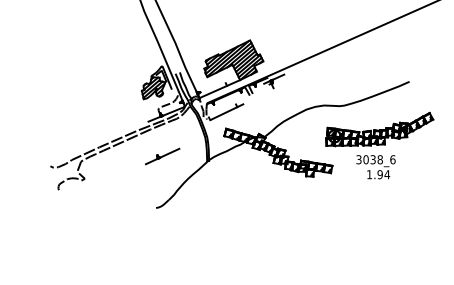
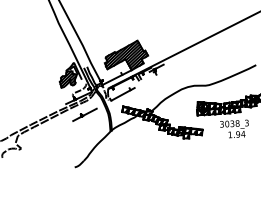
part: (162, 156) -> (84, 114), moved
text: (392, 159) -> (246, 122), 3038_6 -> 3038_3

